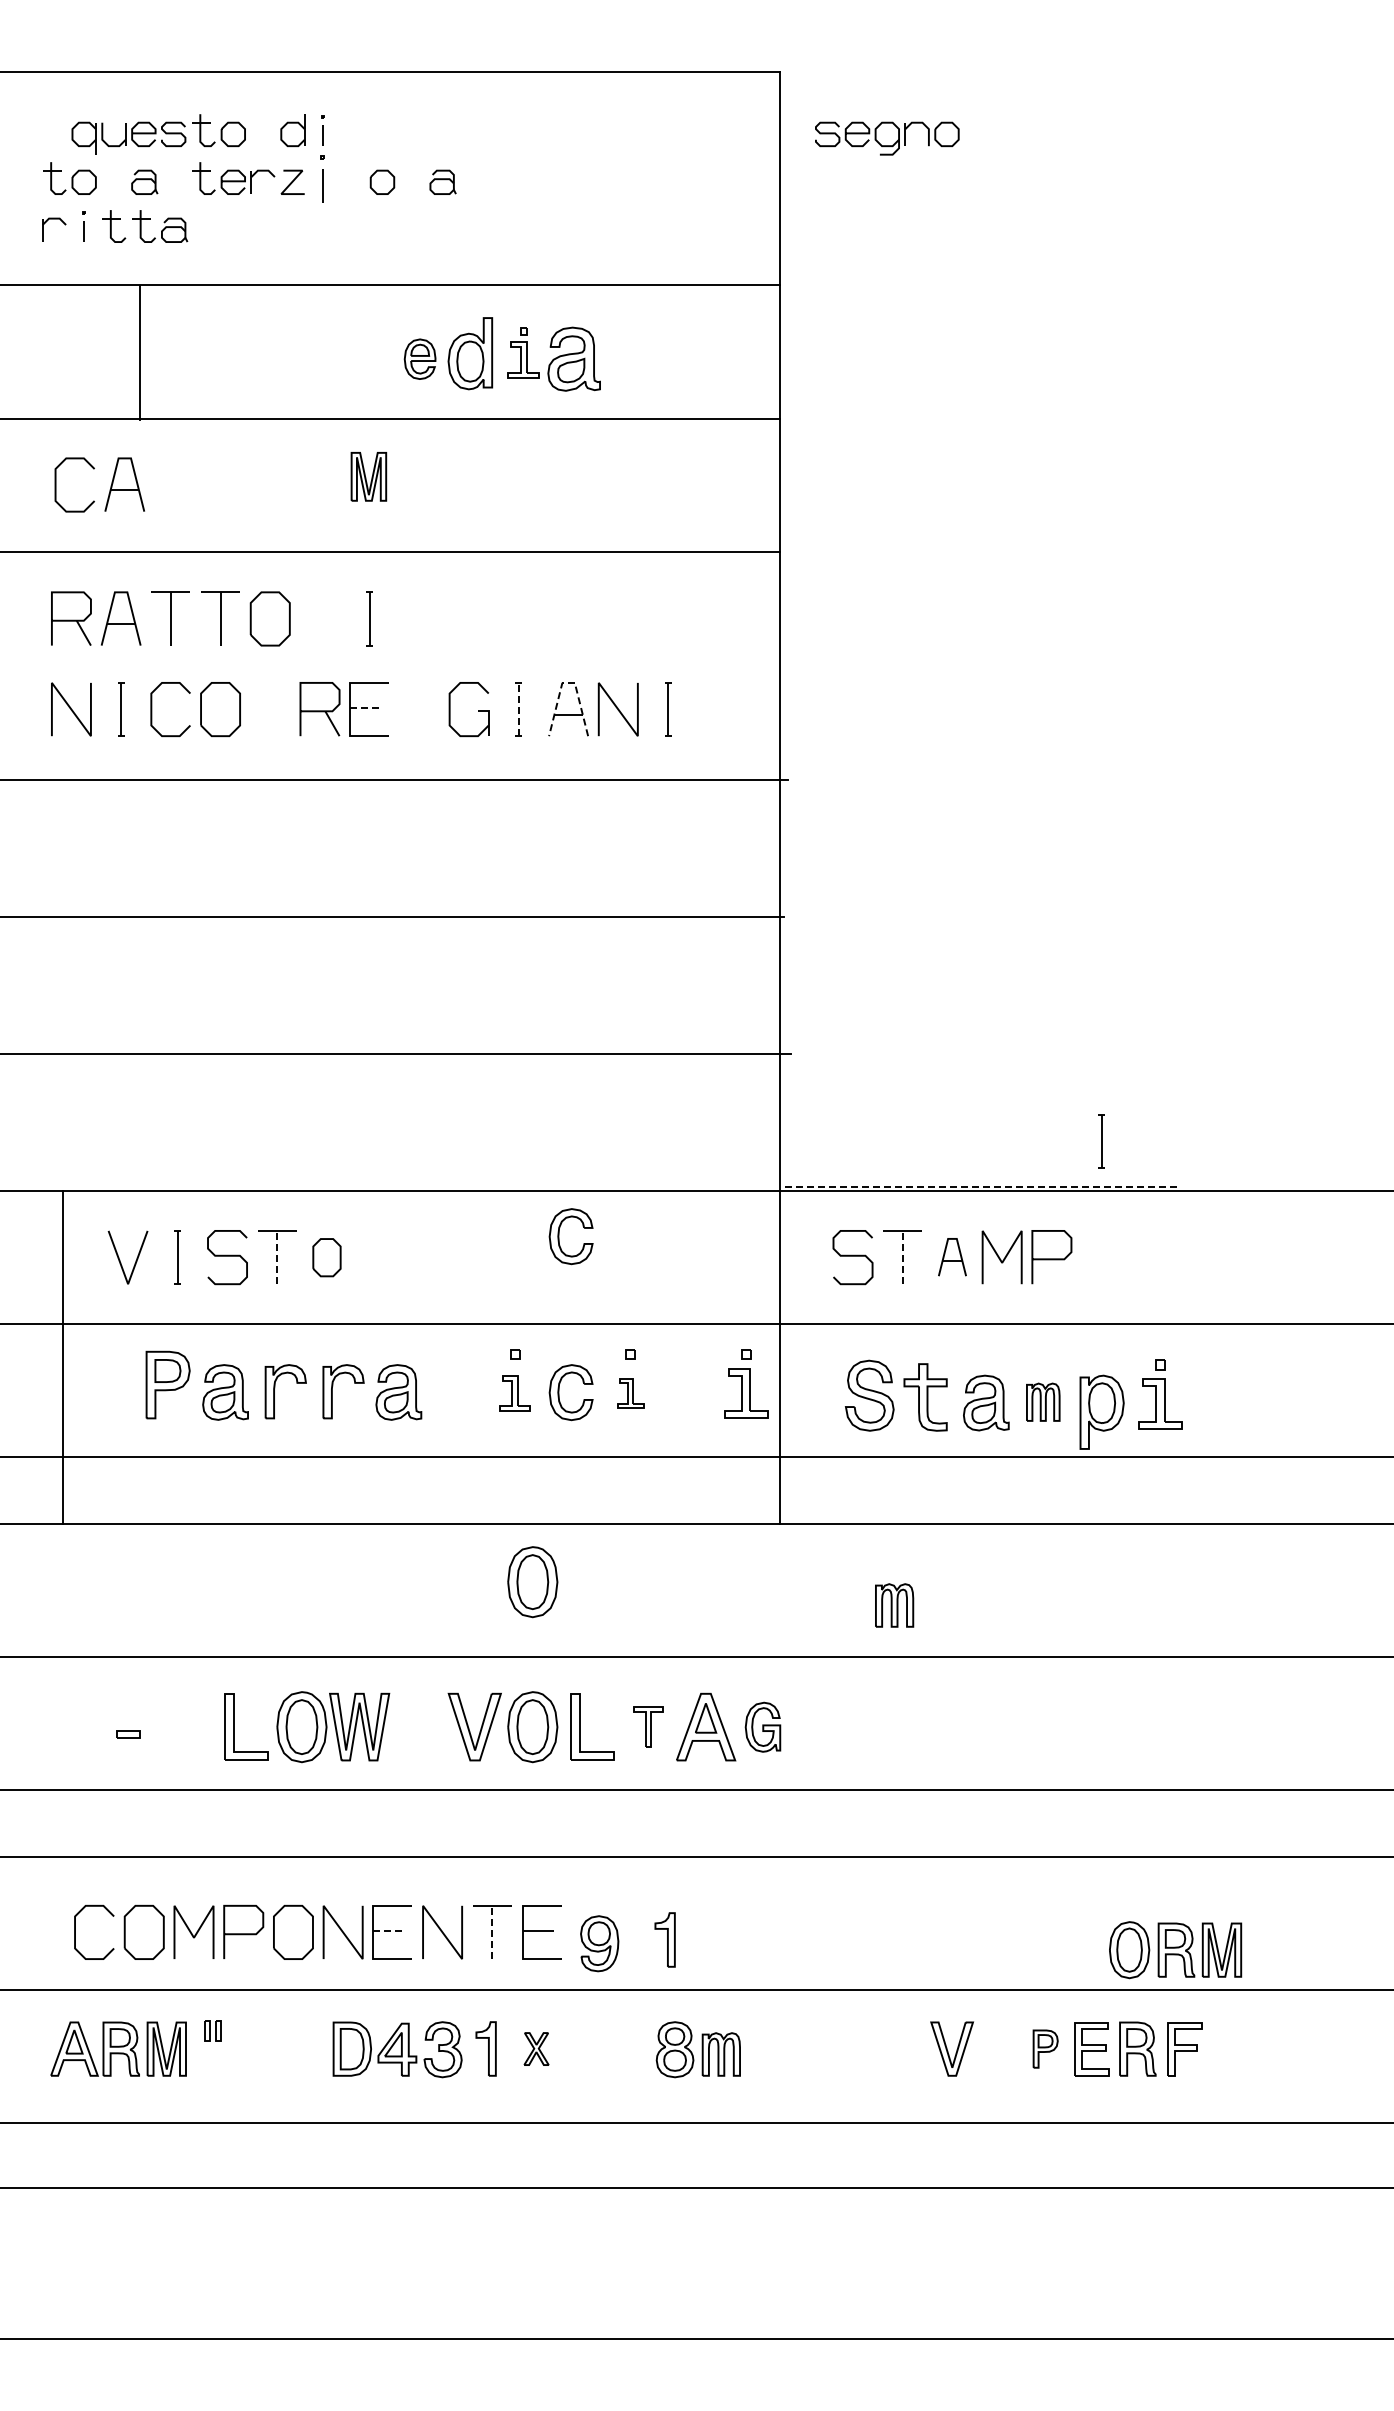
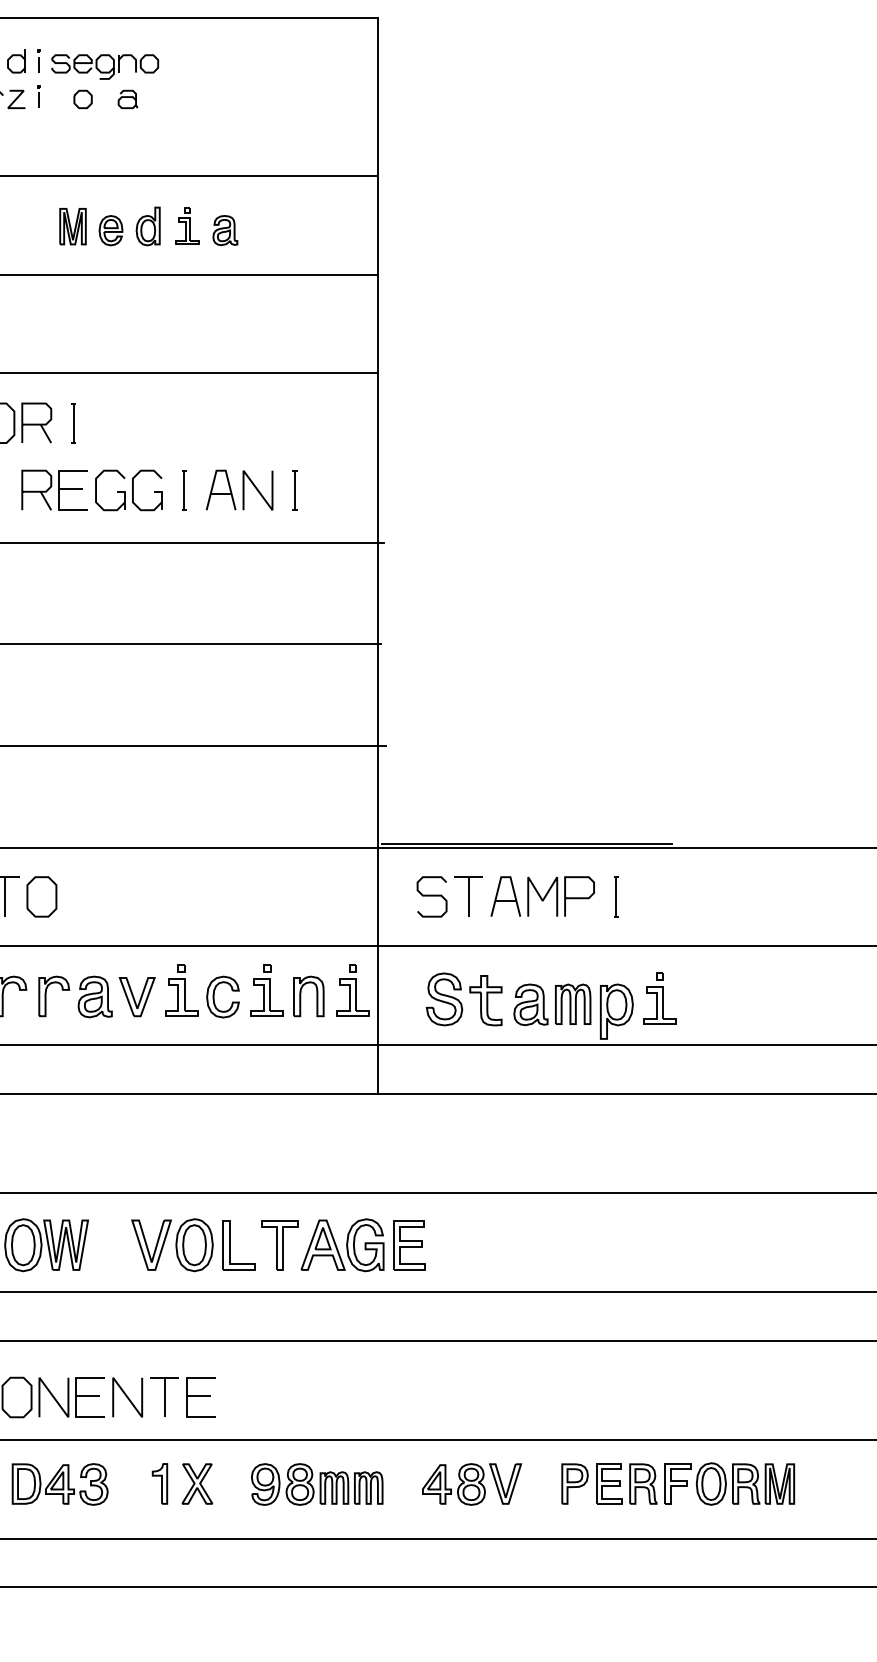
part: (887, 138) -> (105, 66), moved
part: (322, 178) -> (38, 96), size x0.62
part: (469, 353) -> (147, 226), size x0.71
part: (574, 358) -> (225, 230), size x0.62
part: (368, 476) -> (72, 226), moved
part: (319, 618) -> (36, 422), added
line: (568, 682) -> (221, 470), dashed -> solid
line: (366, 707) -> (71, 488), dashed -> solid
line: (518, 709) -> (183, 490), dashed -> solid
part: (428, 710) -> (117, 491), added
part: (1101, 1141) -> (616, 896), moved
line: (980, 1186) -> (526, 844), dashed -> solid
part: (559, 1236) -> (214, 881), removed
line: (277, 1257) -> (5, 896), dashed -> solid
part: (326, 1257) -> (41, 896), size x1.43
line: (902, 1257) -> (468, 896), dashed -> solid
part: (952, 1257) -> (505, 896), size x1.43
part: (676, 1391) -> (301, 996), added
part: (455, 1392) -> (137, 997), added
part: (515, 1393) -> (181, 997), size x1.43
part: (630, 1393) -> (267, 997), size x1.67
part: (1043, 1401) -> (573, 1003), size x1.43
part: (532, 1582) -> (194, 1137), removed
part: (894, 1605) -> (368, 1488), moved
part: (648, 1726) -> (280, 1244), size x1.67
part: (821, 1726) -> (408, 1244), added
part: (762, 1727) -> (364, 1245), size x1.43
line: (389, 1930) -> (88, 1396), dashed -> solid
line: (492, 1932) -> (164, 1397), dashed -> solid
part: (664, 1939) -> (292, 1402), removed
part: (599, 1943) -> (265, 1484), moved
part: (1175, 1950) -> (745, 1484), moved
part: (536, 2048) -> (197, 1483), size x1.67
part: (1045, 2048) -> (574, 1483), size x1.43
part: (397, 2049) -> (60, 1484), moved
part: (888, 2052) -> (458, 1486), added

